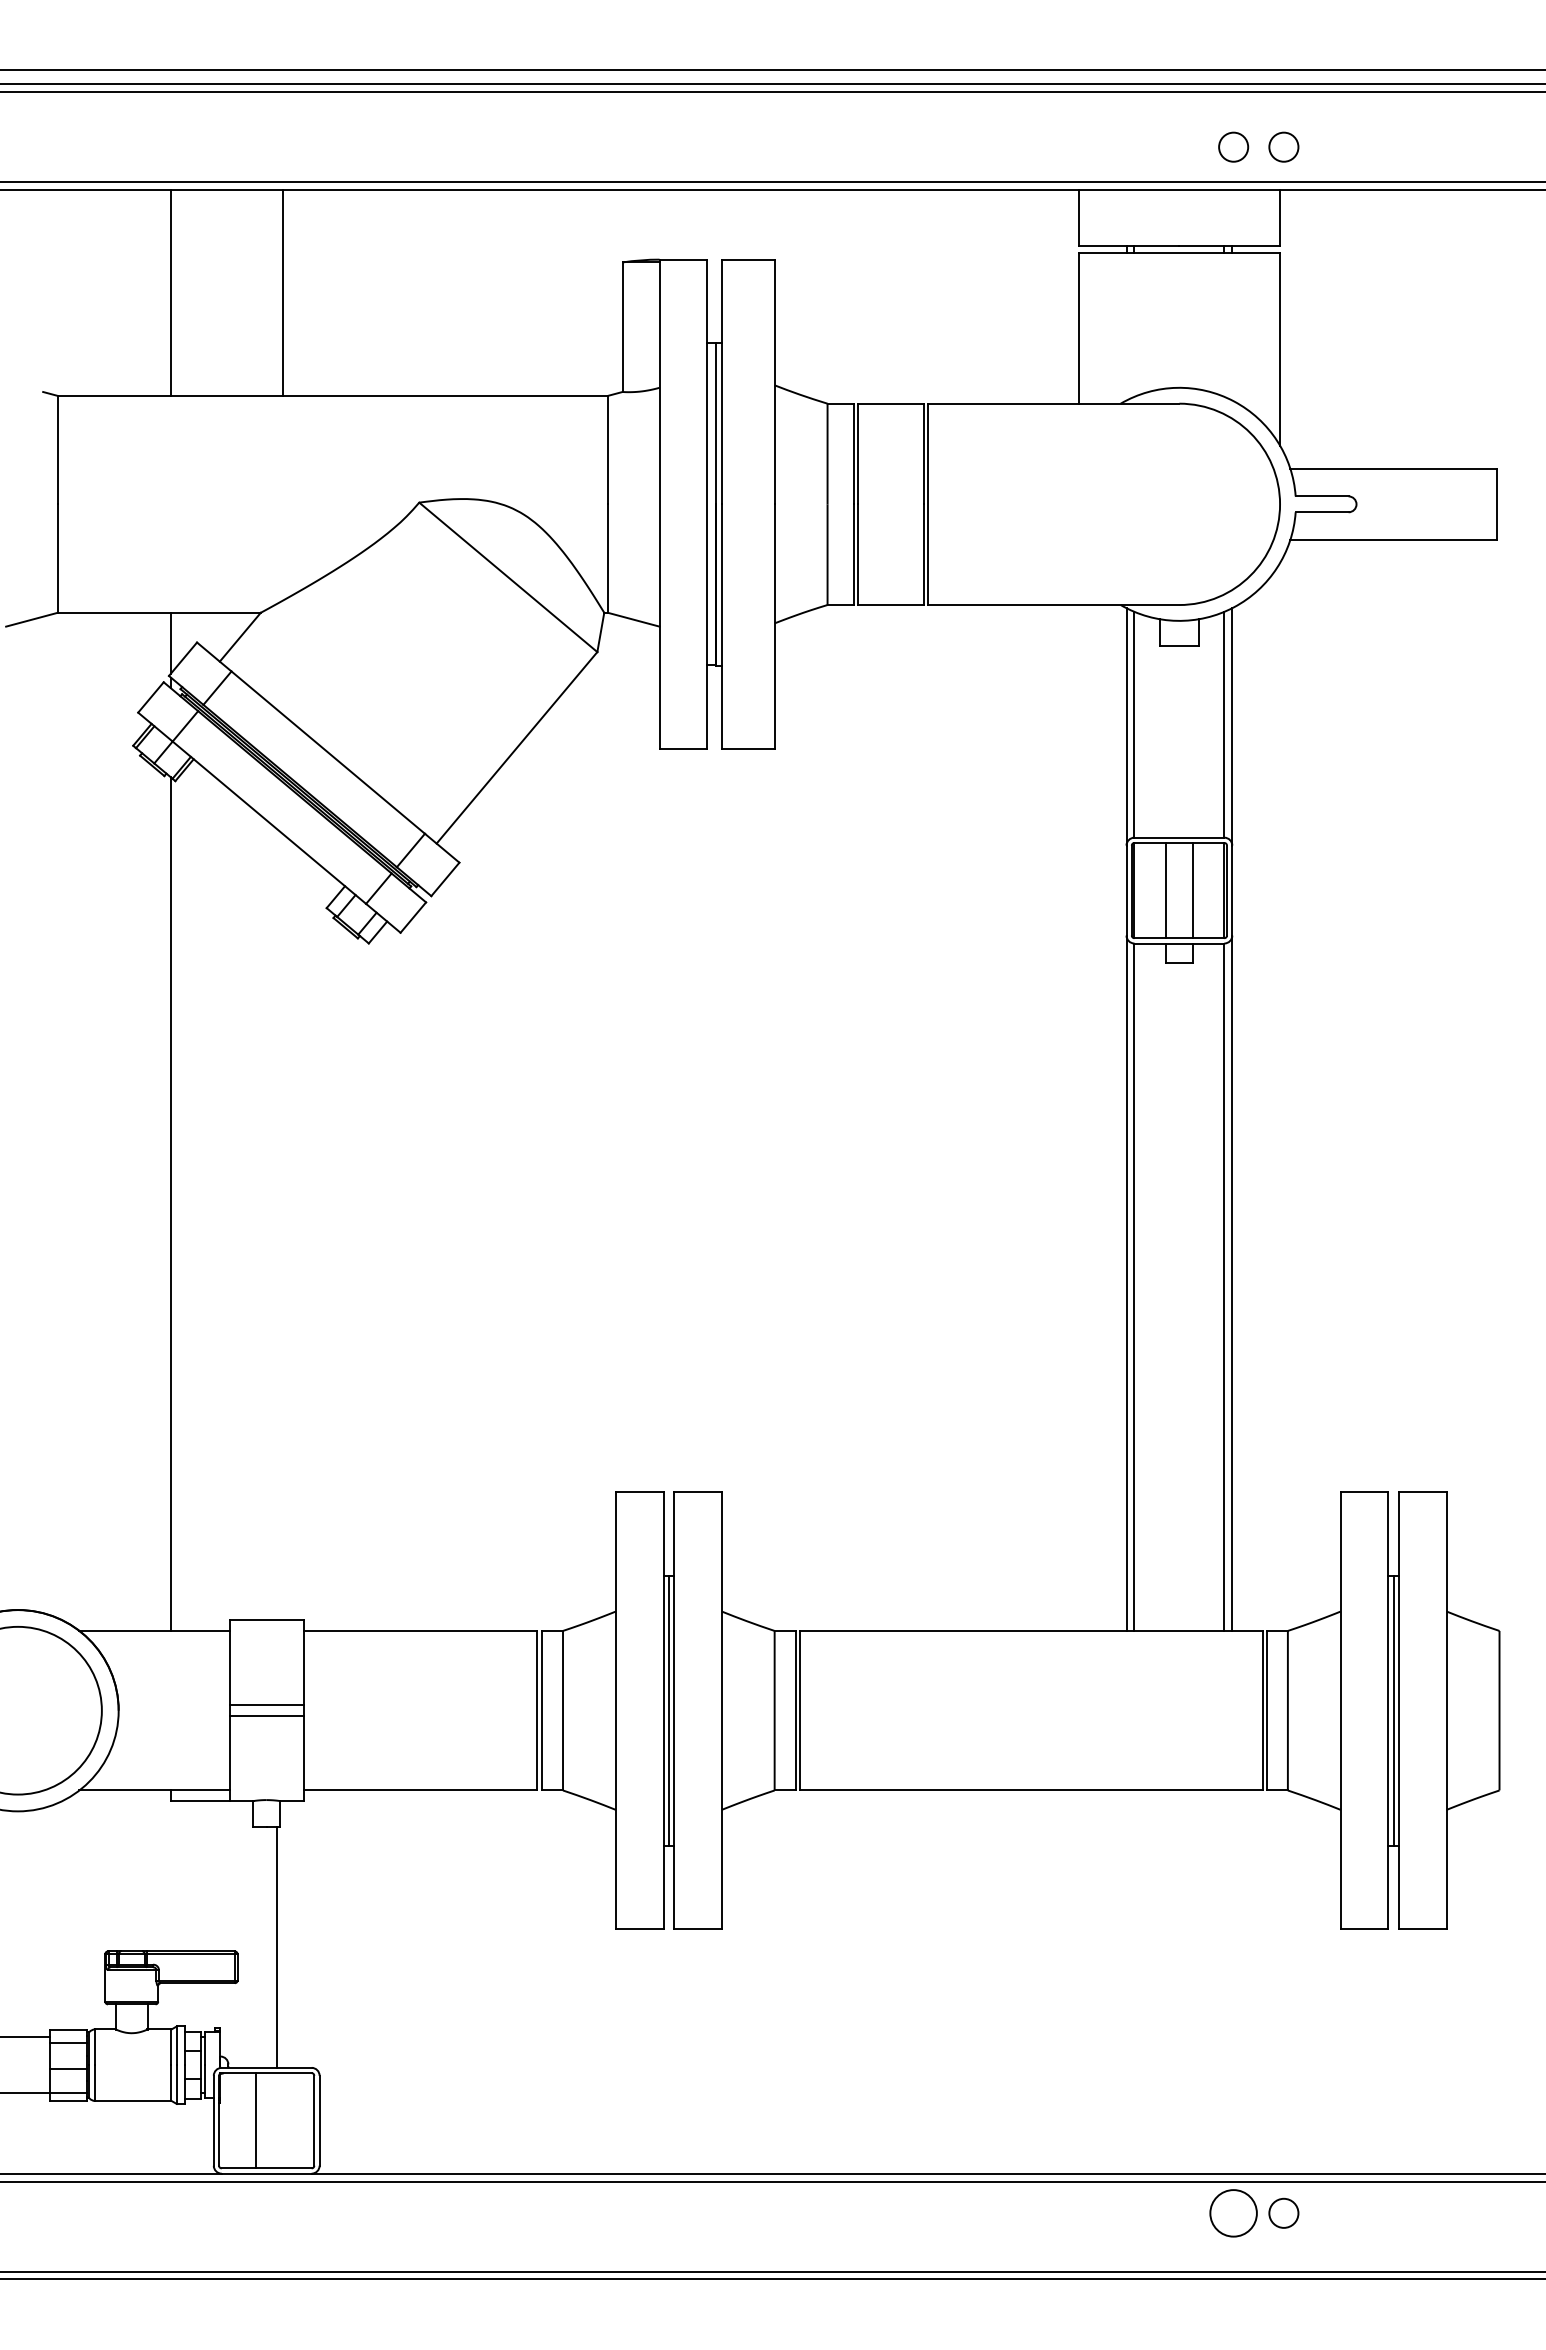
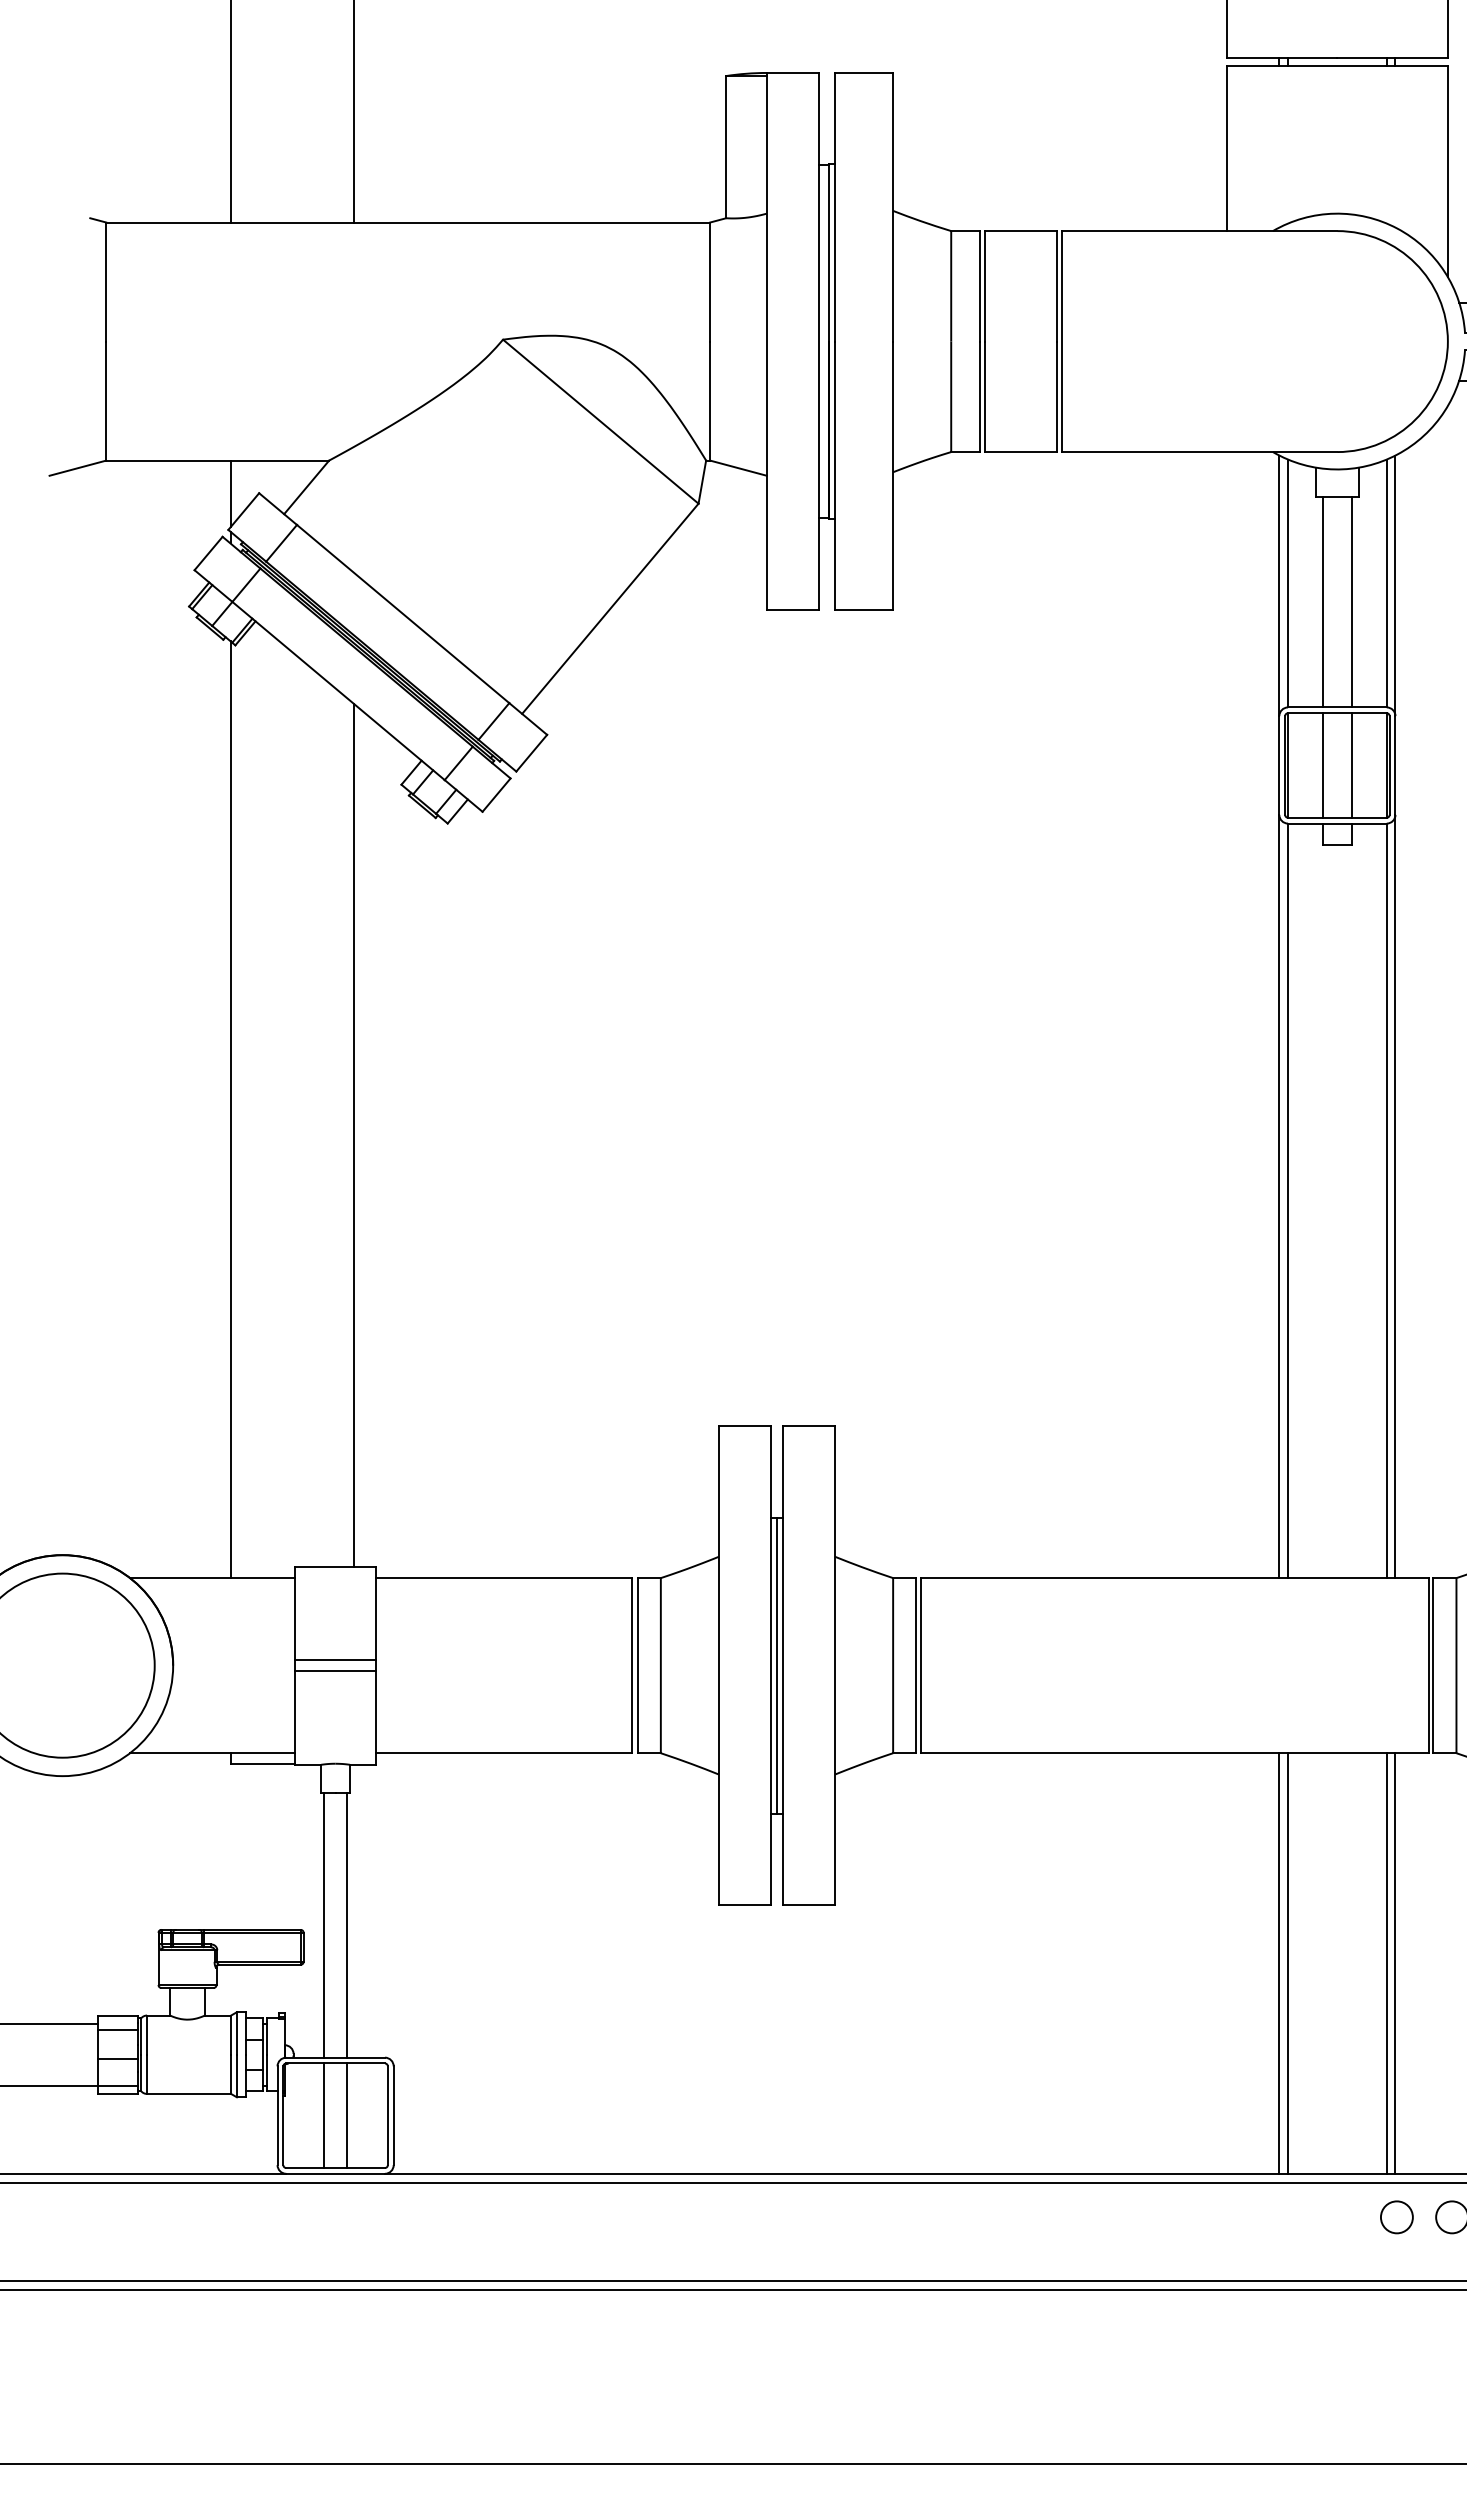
line: (1166, 741) -> (1323, 601), added
line: (1192, 741) -> (1351, 601), added
line: (283, 1227) -> (354, 1135), added
line: (256, 1946) -> (324, 1924), added
line: (1126, 1981) -> (1279, 1962), added
line: (1134, 1981) -> (1288, 1962), added
line: (1224, 1981) -> (1386, 1962), added
line: (1232, 1981) -> (1395, 1962), added
line: (277, 2120) -> (347, 2115), added
circle: (1233, 2212) -> (1396, 2216), size x0.62

